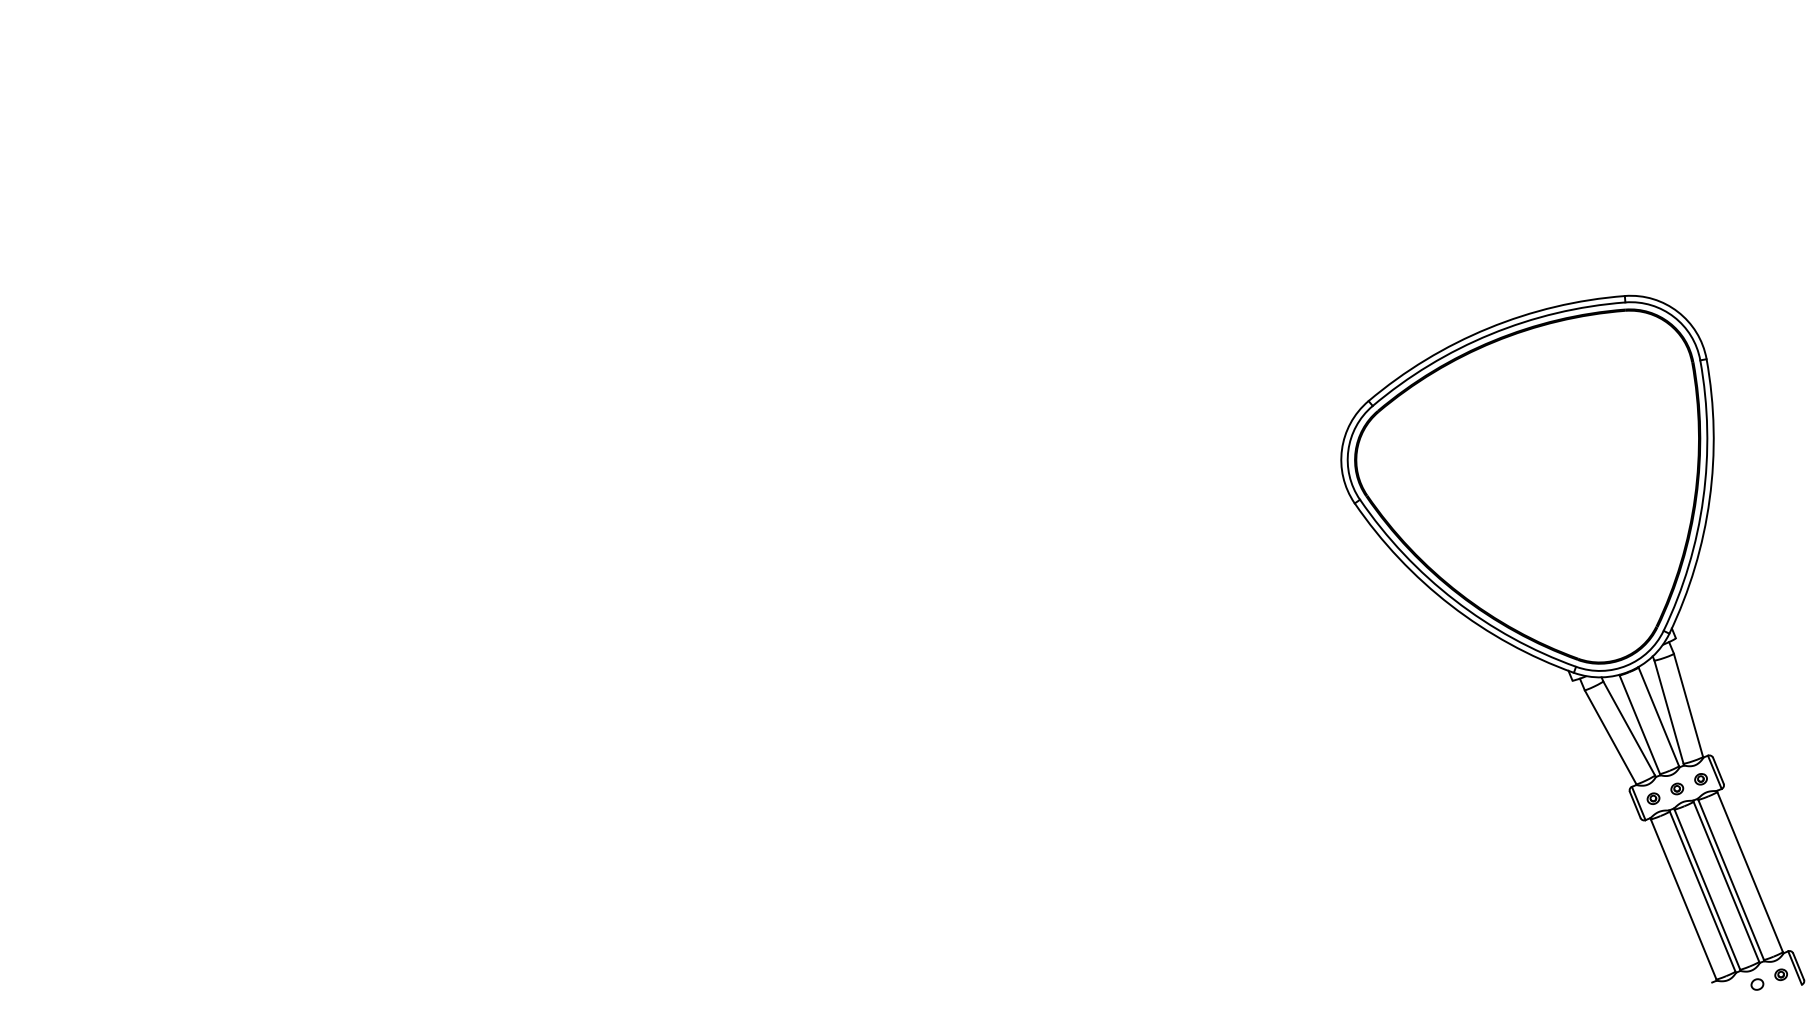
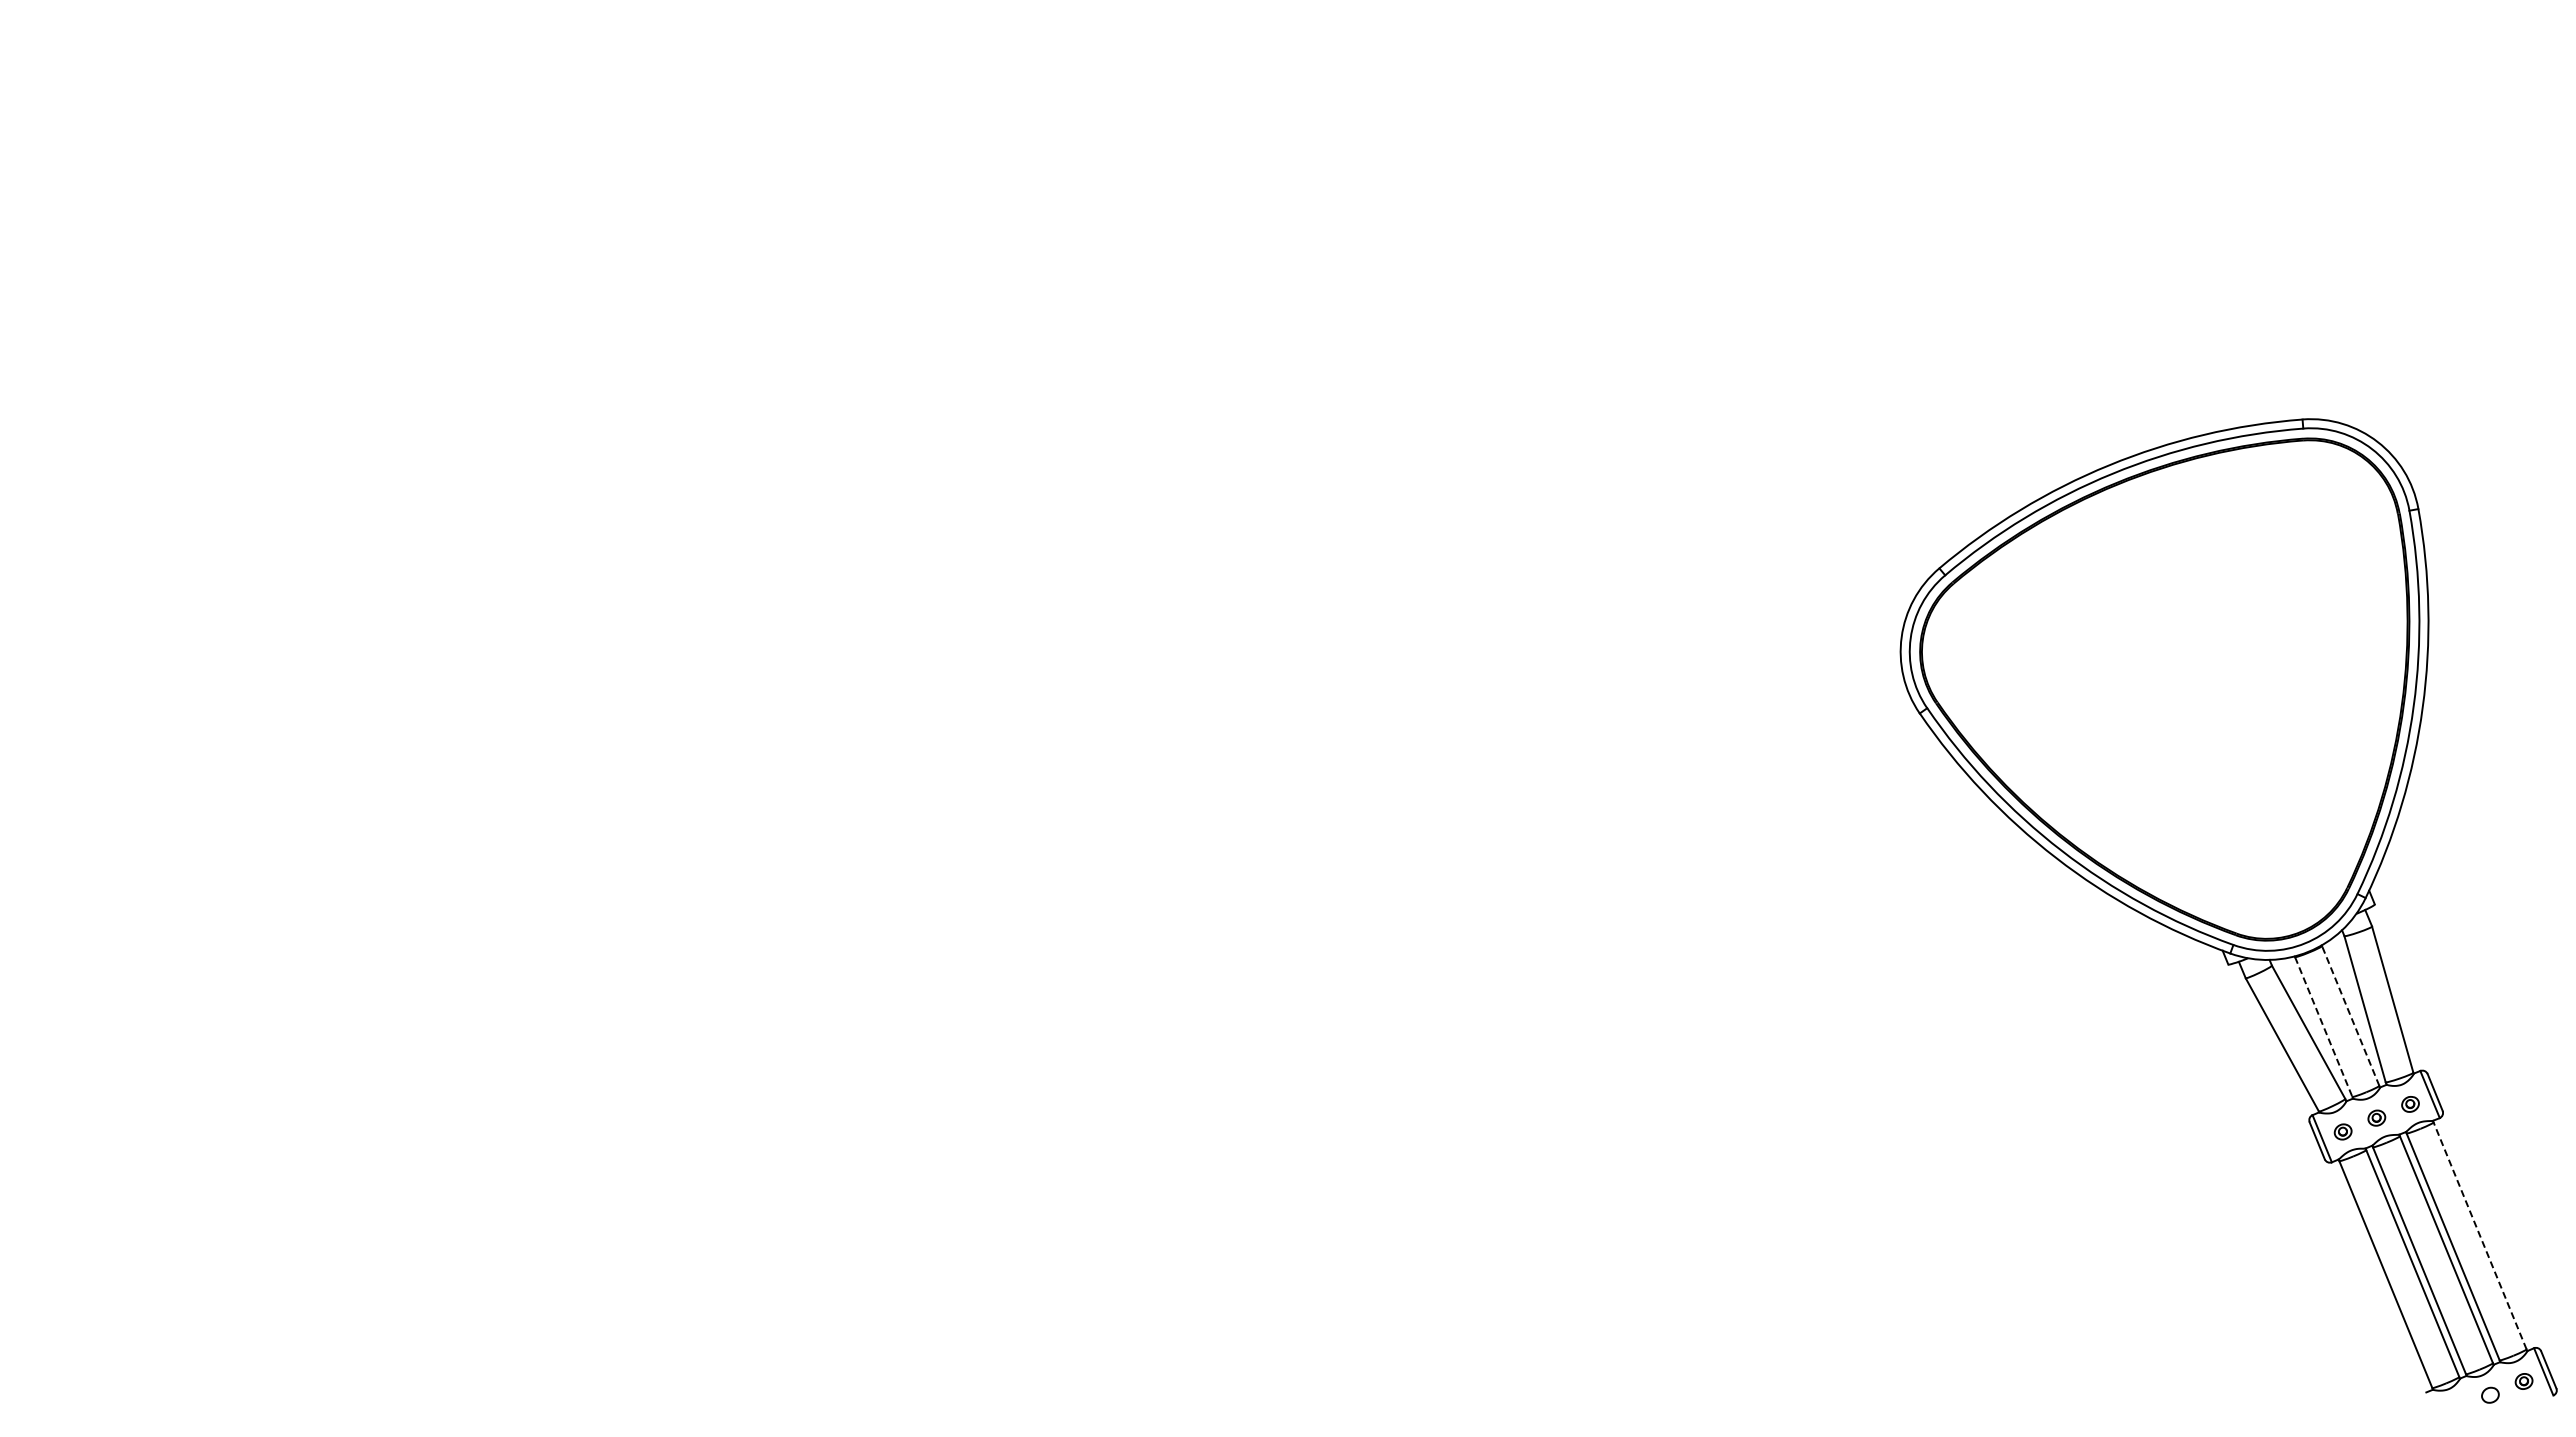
line: (1658, 717) -> (2350, 1016), solid -> dashed
line: (1639, 725) -> (2323, 1027), solid -> dashed
line: (1750, 871) -> (2480, 1235), solid -> dashed

